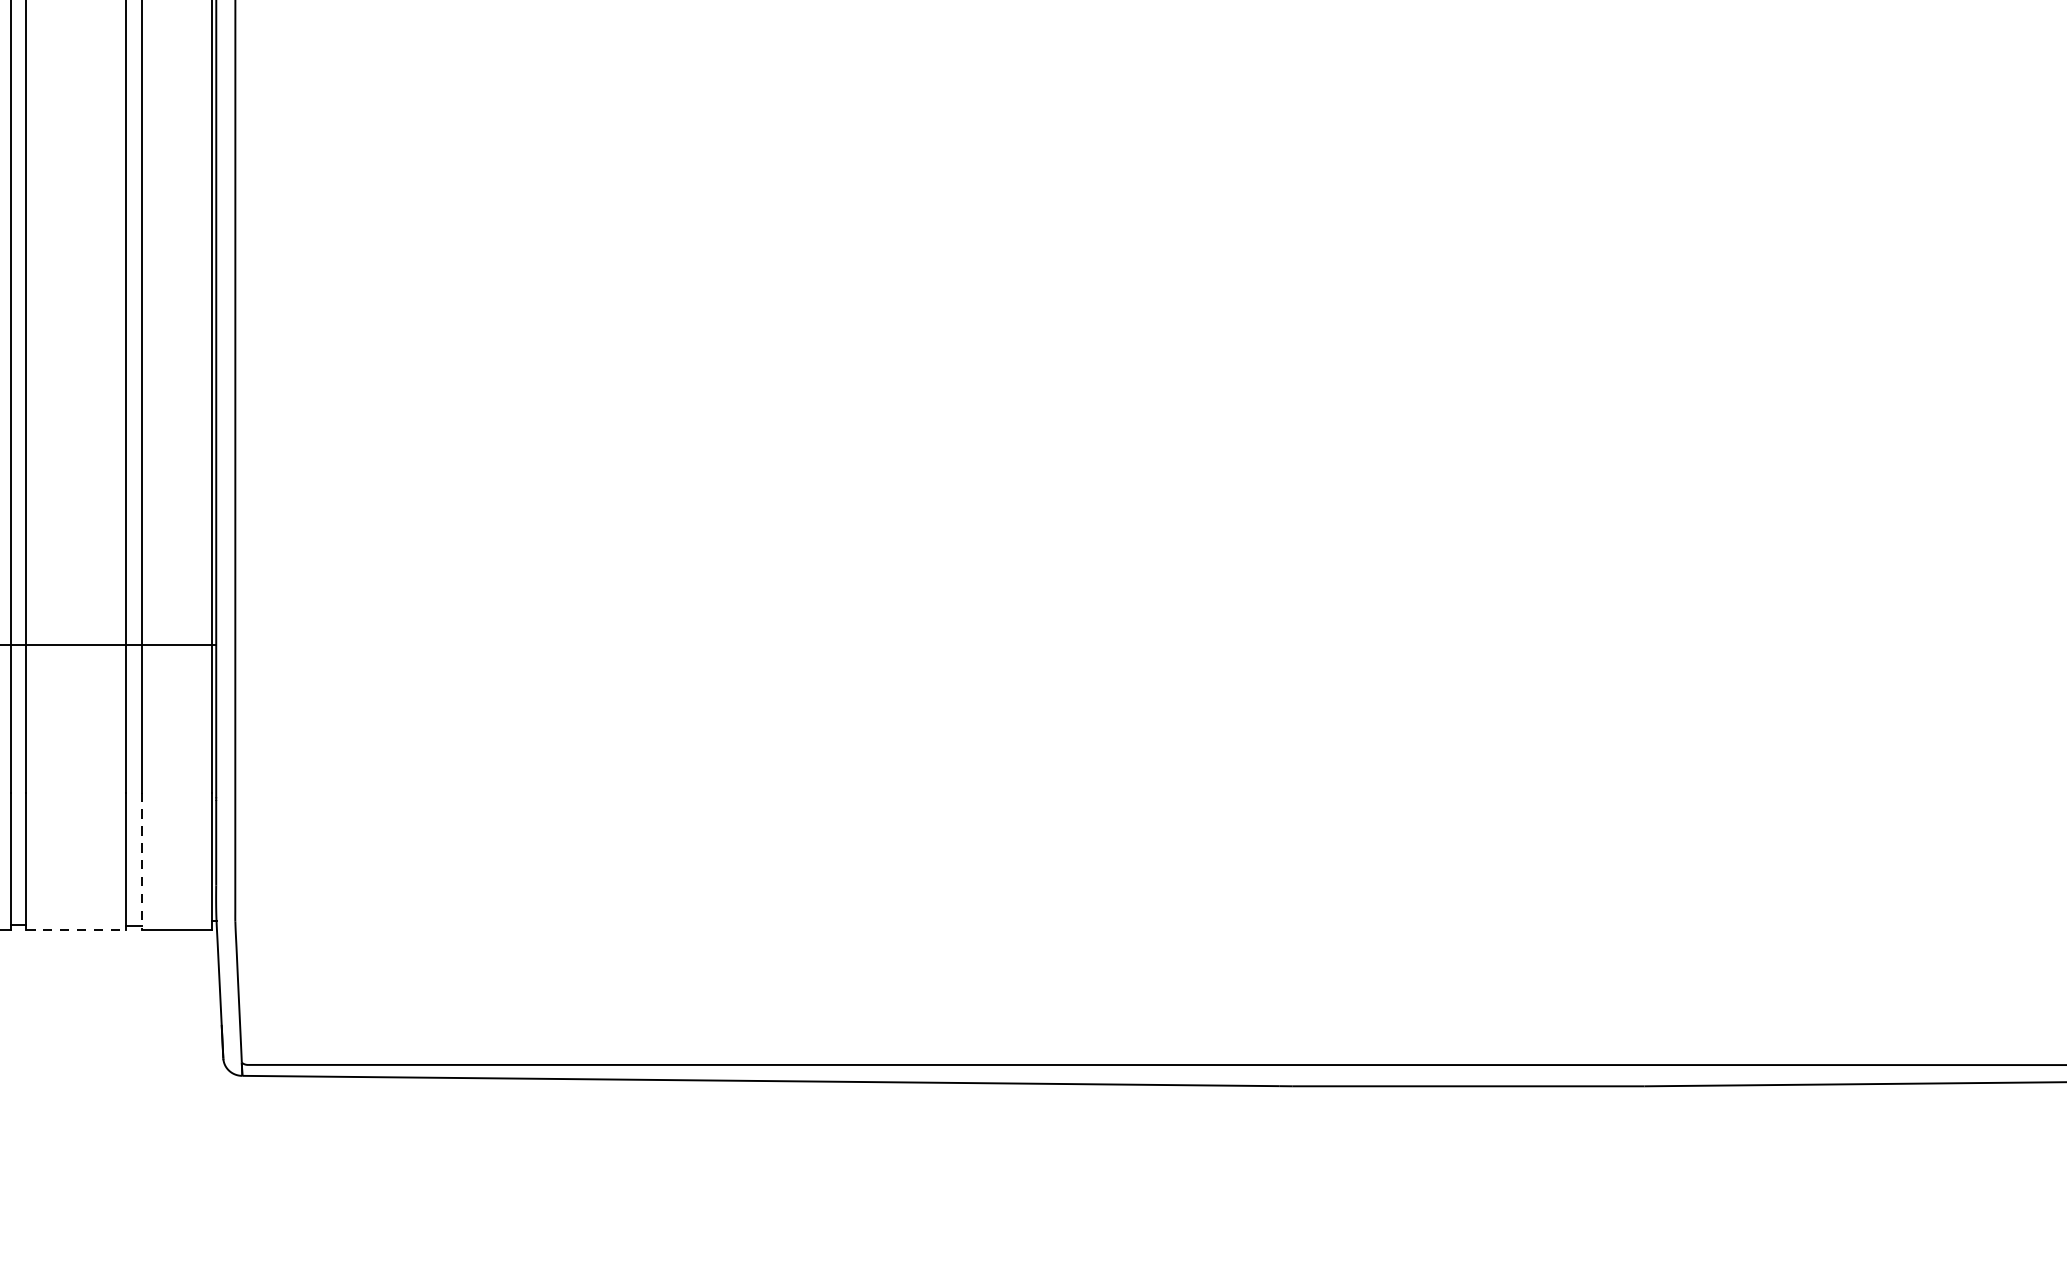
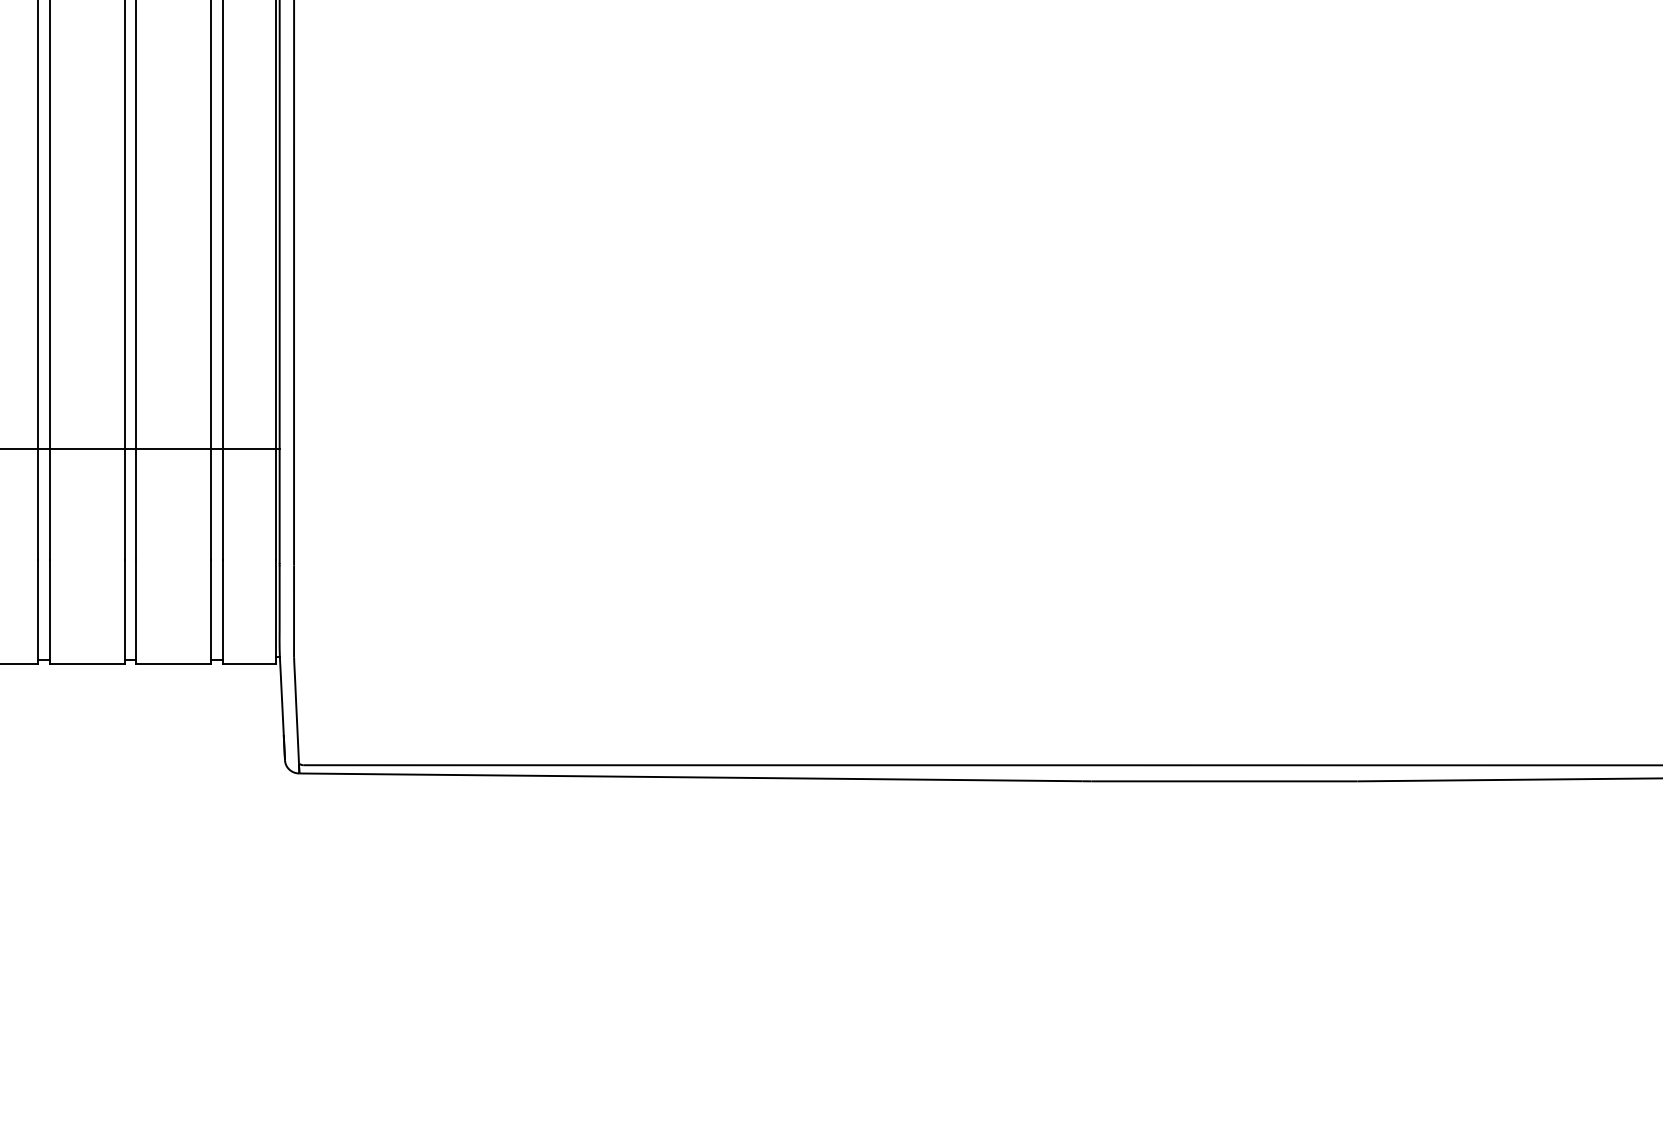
line: (141, 861) -> (223, 611), dashed -> solid
line: (76, 930) -> (174, 663), dashed -> solid

